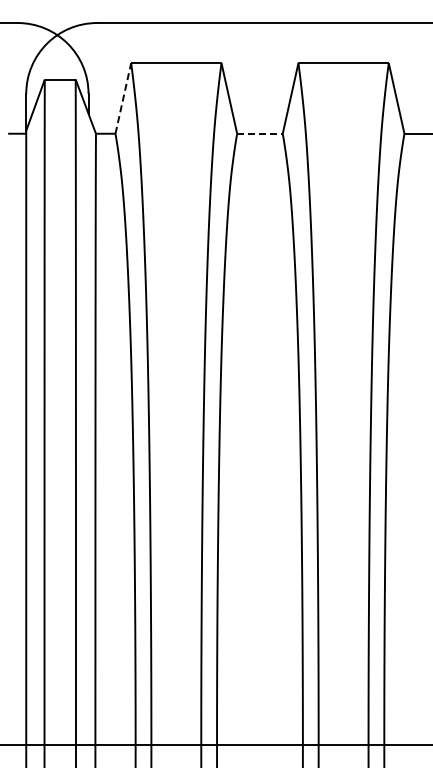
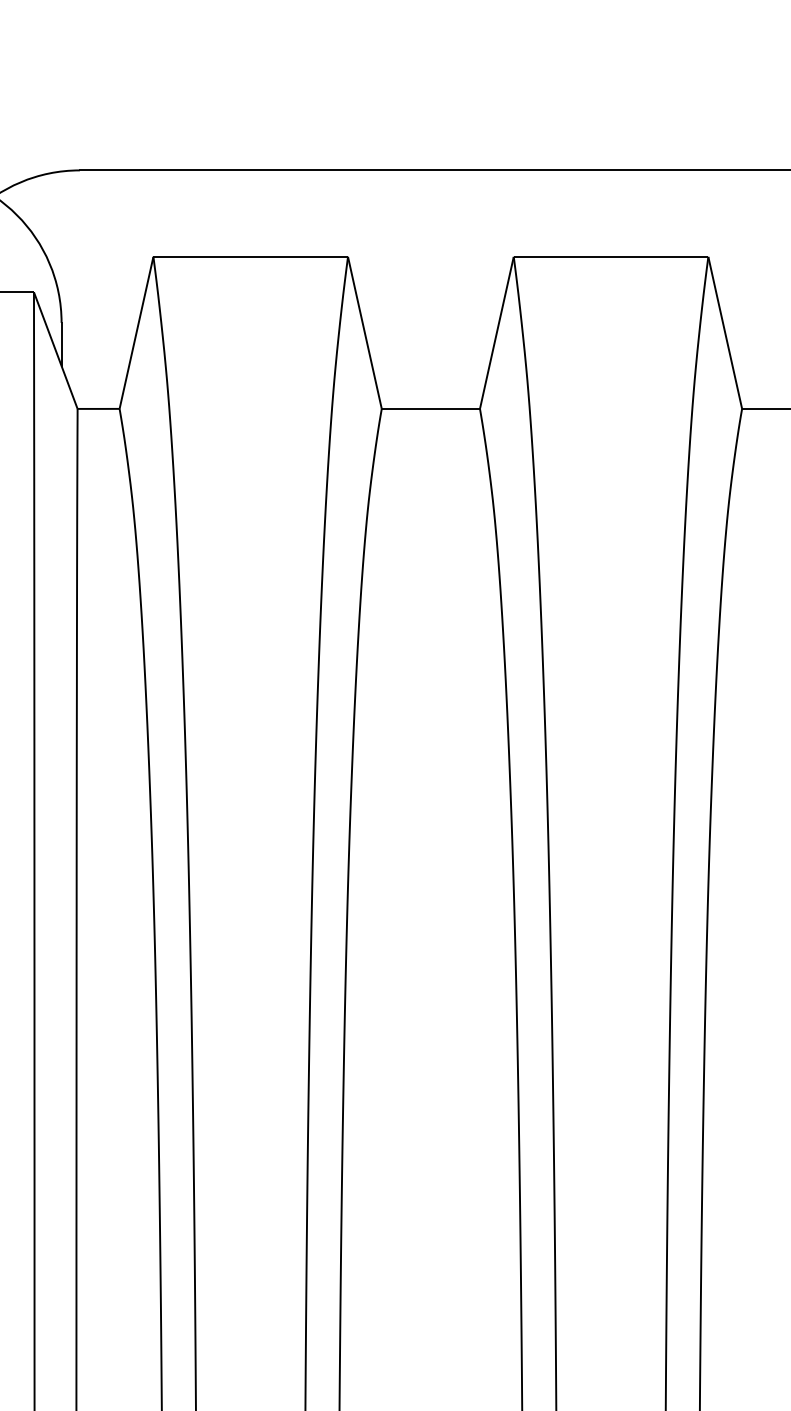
line: (123, 99) -> (136, 335), dashed -> solid
line: (260, 133) -> (432, 408), dashed -> solid

